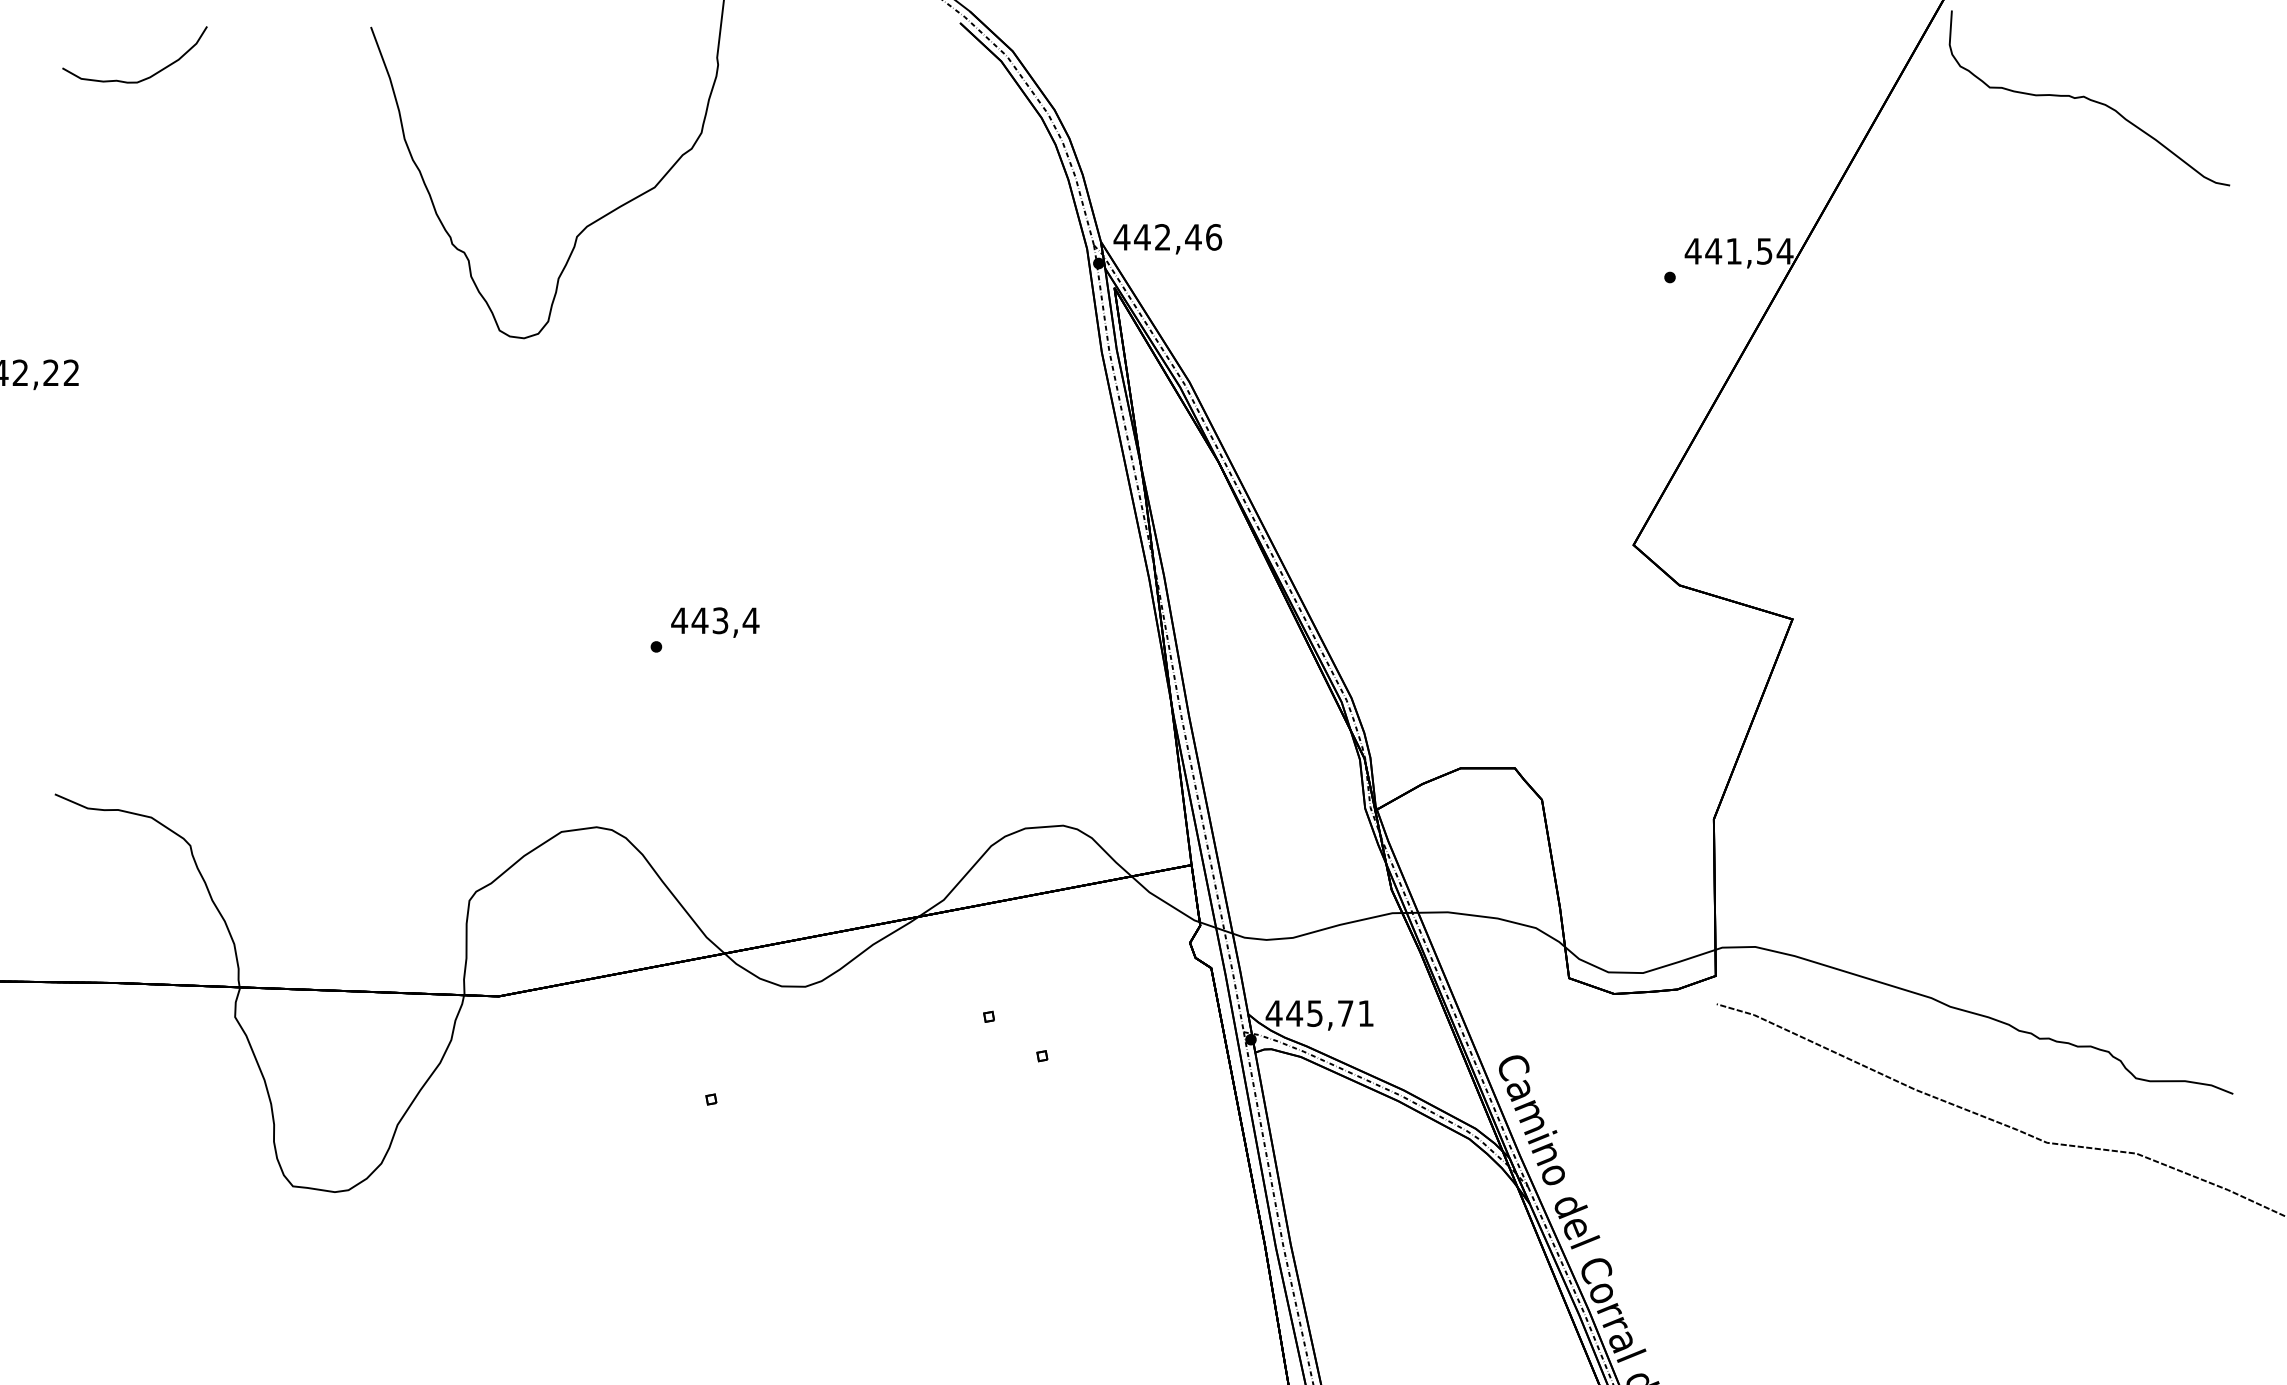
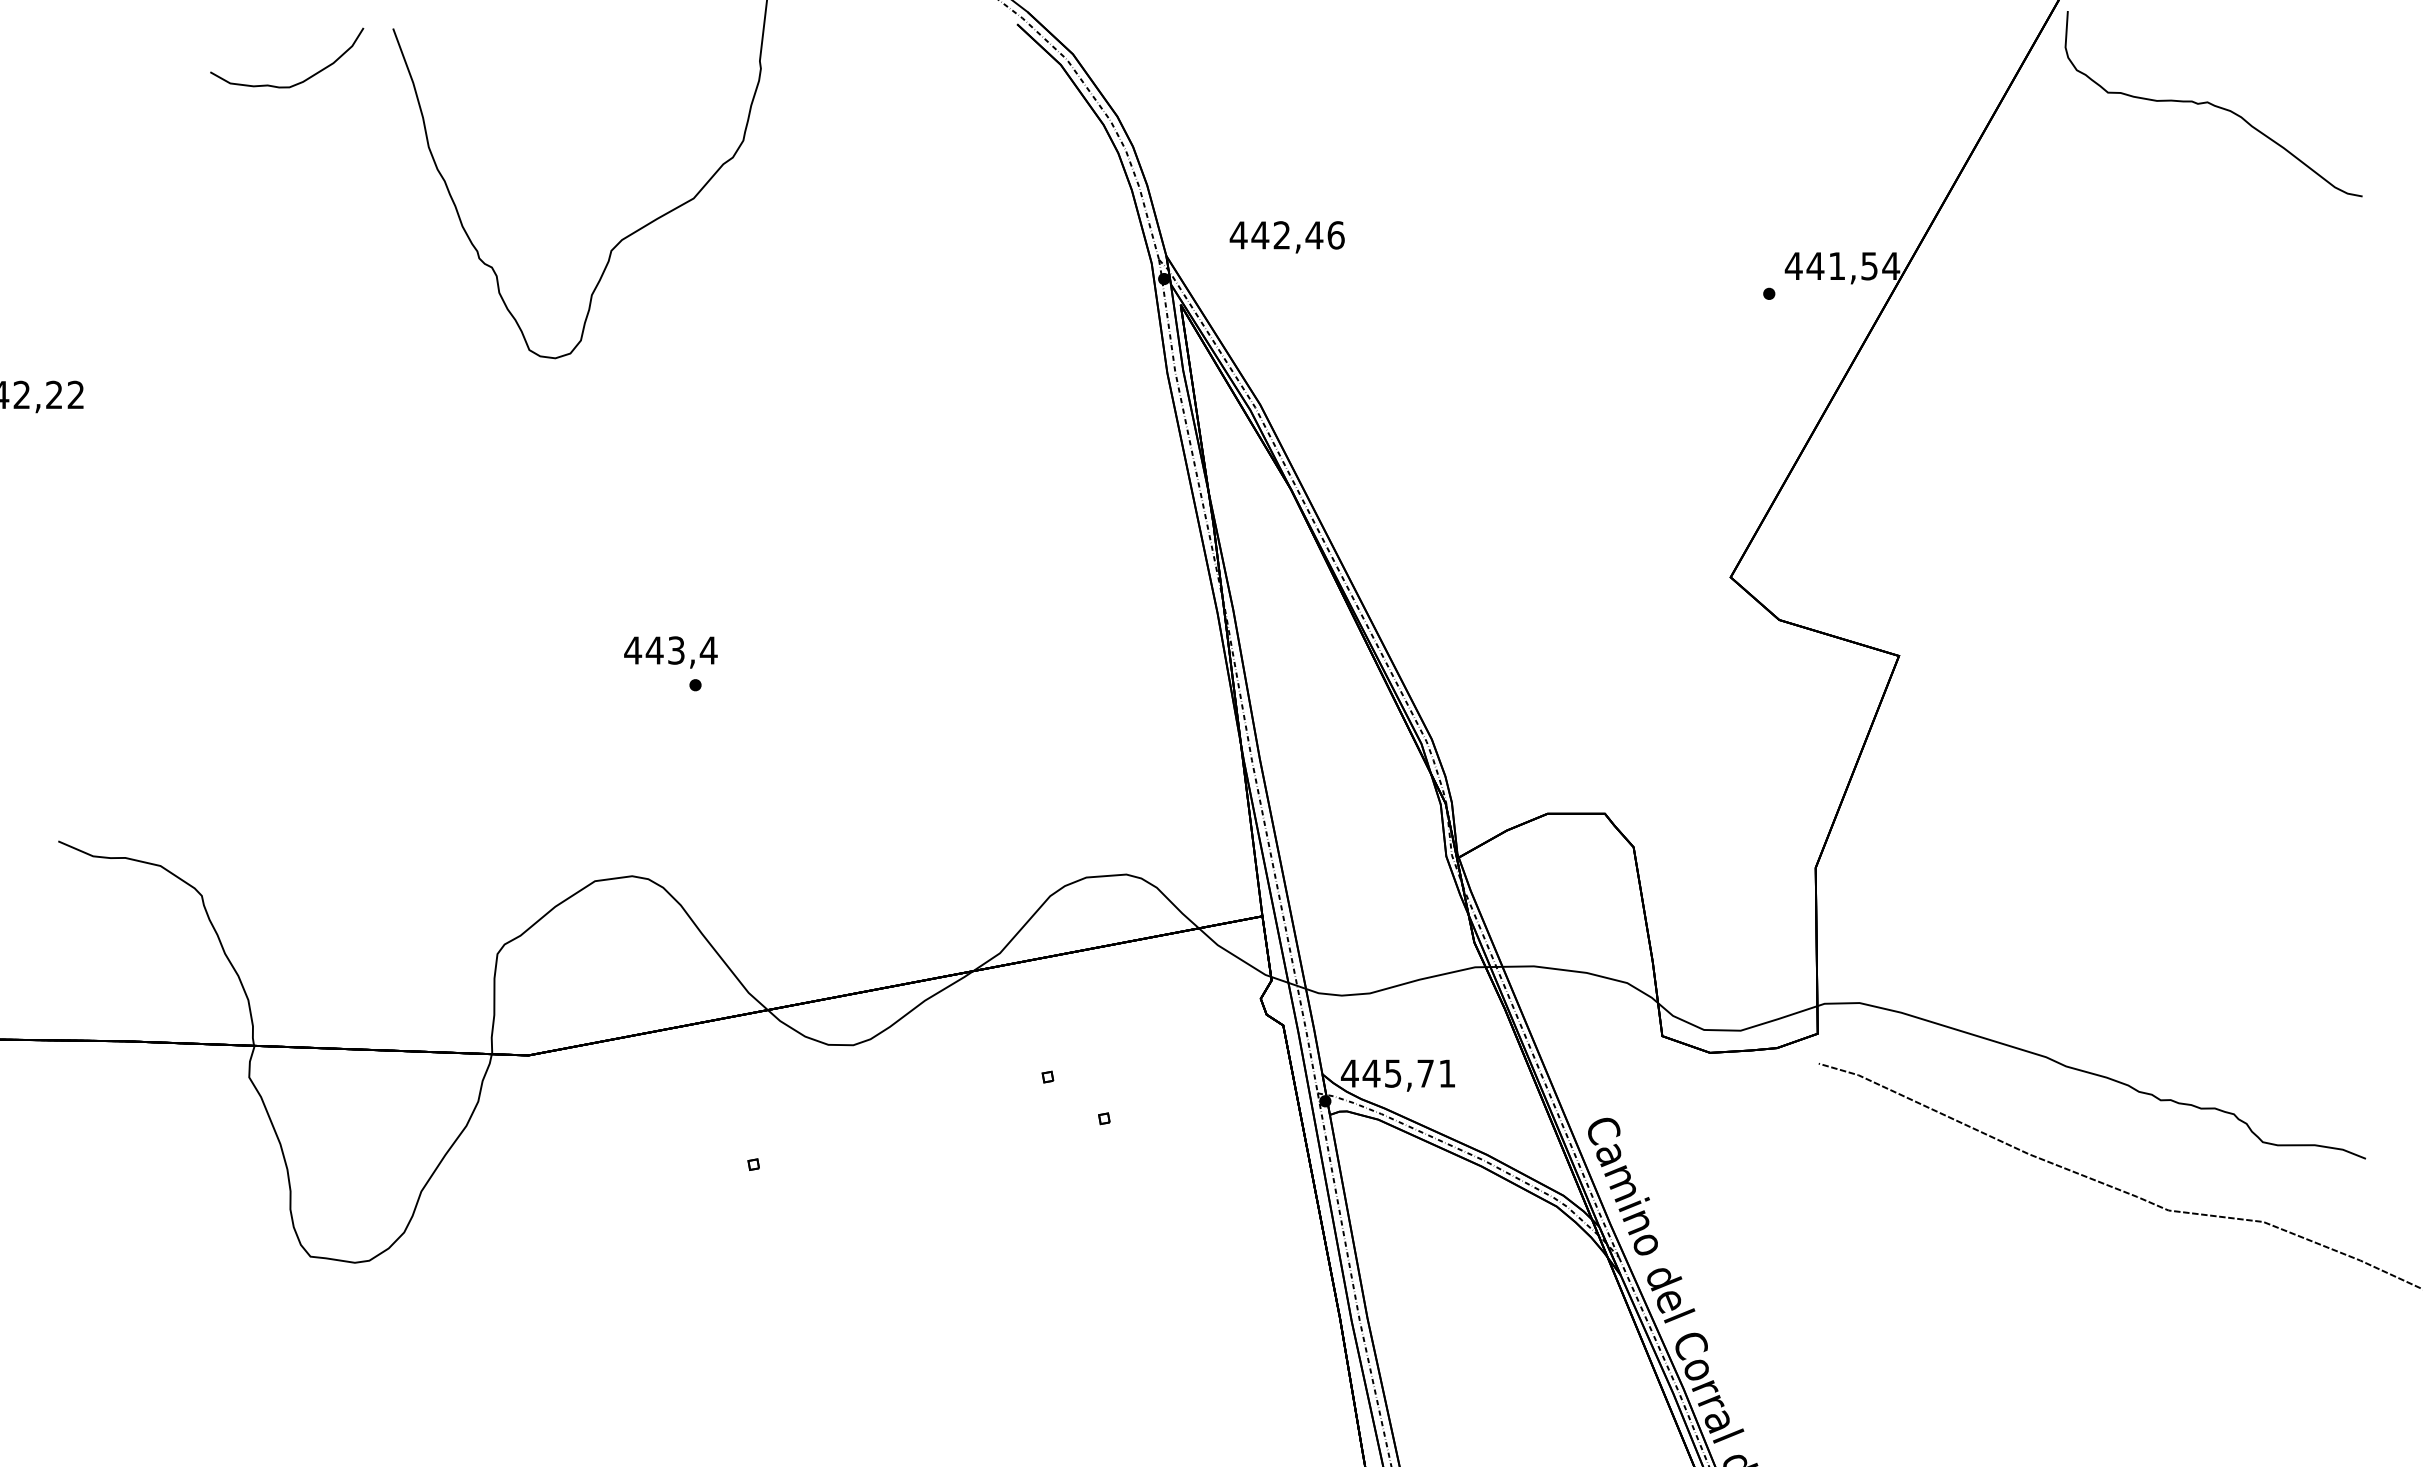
curve: (145, 77) -> (298, 82), moved
text: (1167, 239) -> (1286, 237), moved
text: (714, 622) -> (670, 652), moved

